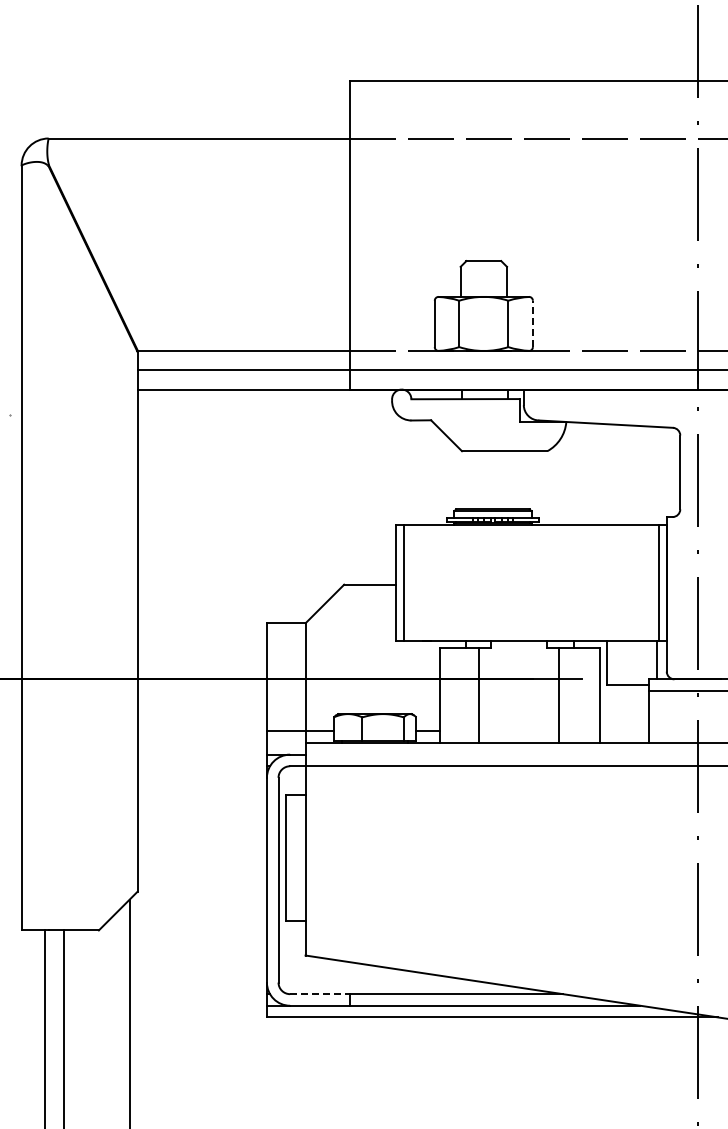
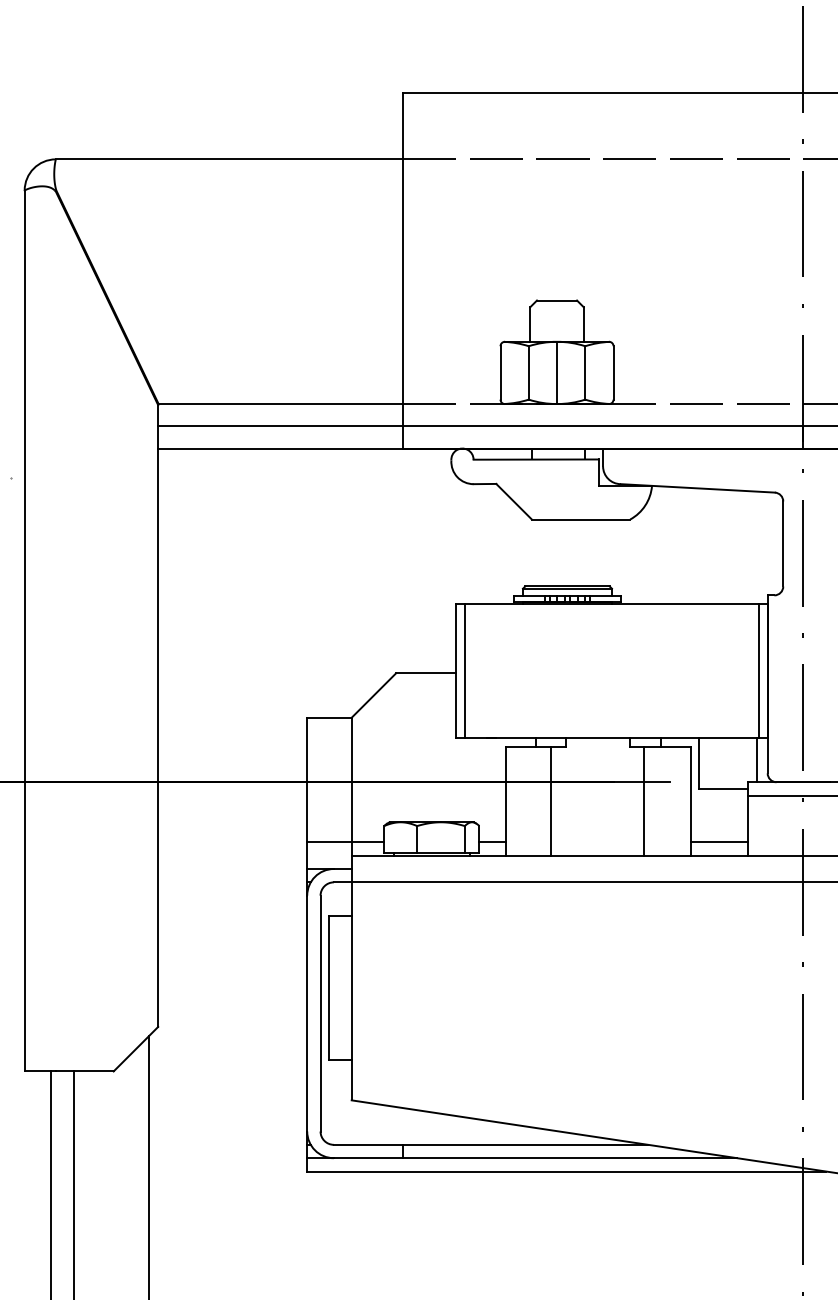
line: (483, 323) -> (556, 372), added
line: (532, 323) -> (613, 372), dashed -> solid
line: (624, 731) -> (719, 842), added
line: (320, 994) -> (368, 1145), dashed -> solid

